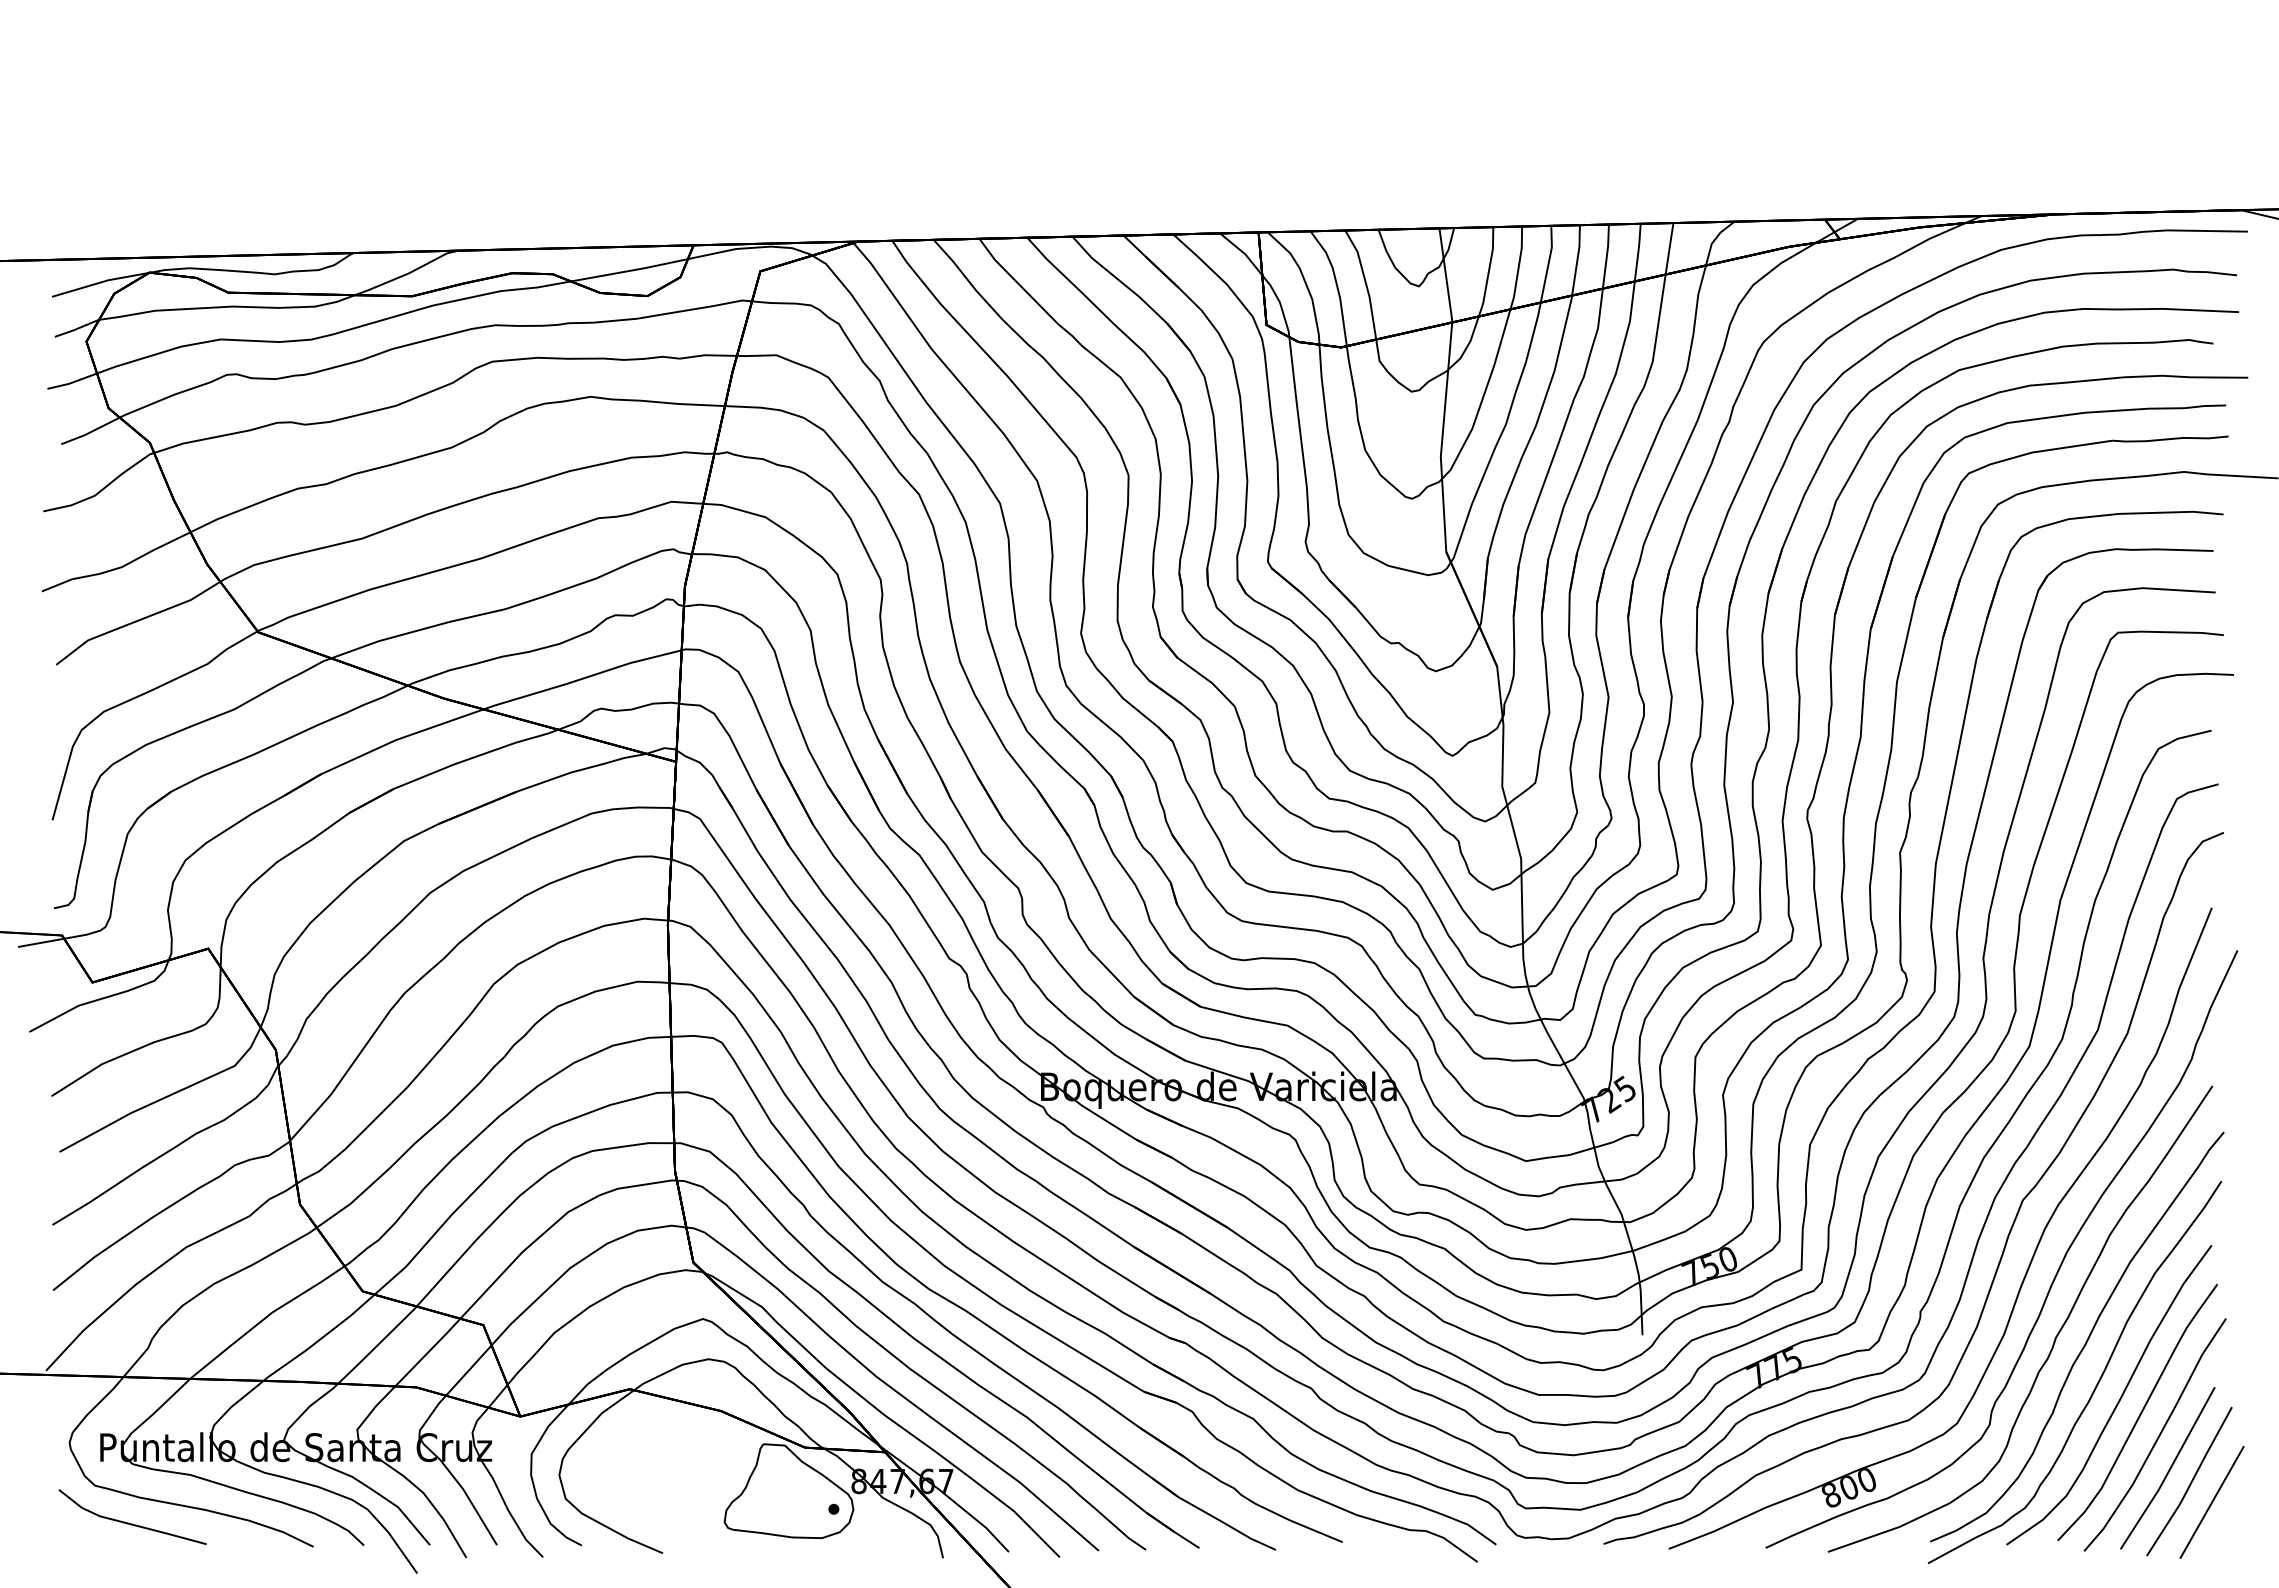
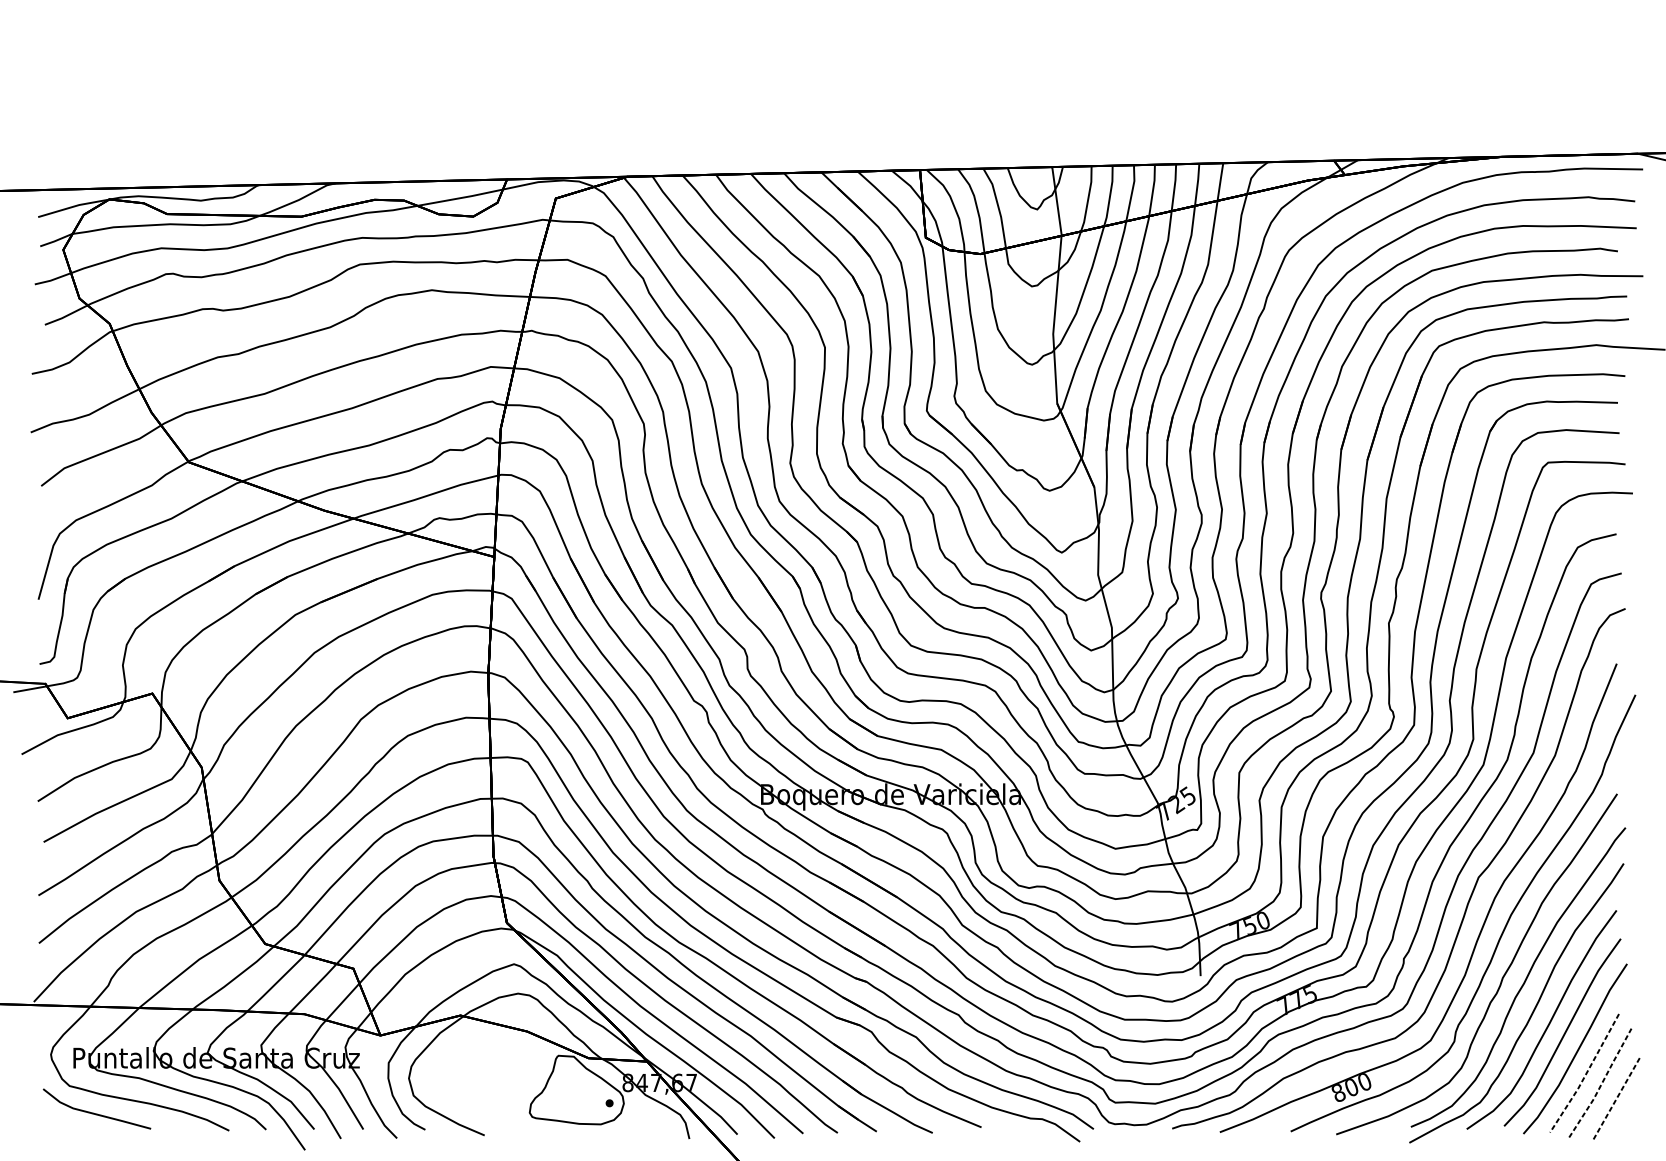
line: (2169, 1469) -> (1585, 1074), solid -> dashed
line: (2191, 1482) -> (1601, 1083), solid -> dashed
line: (2212, 1502) -> (1617, 1098), solid -> dashed

